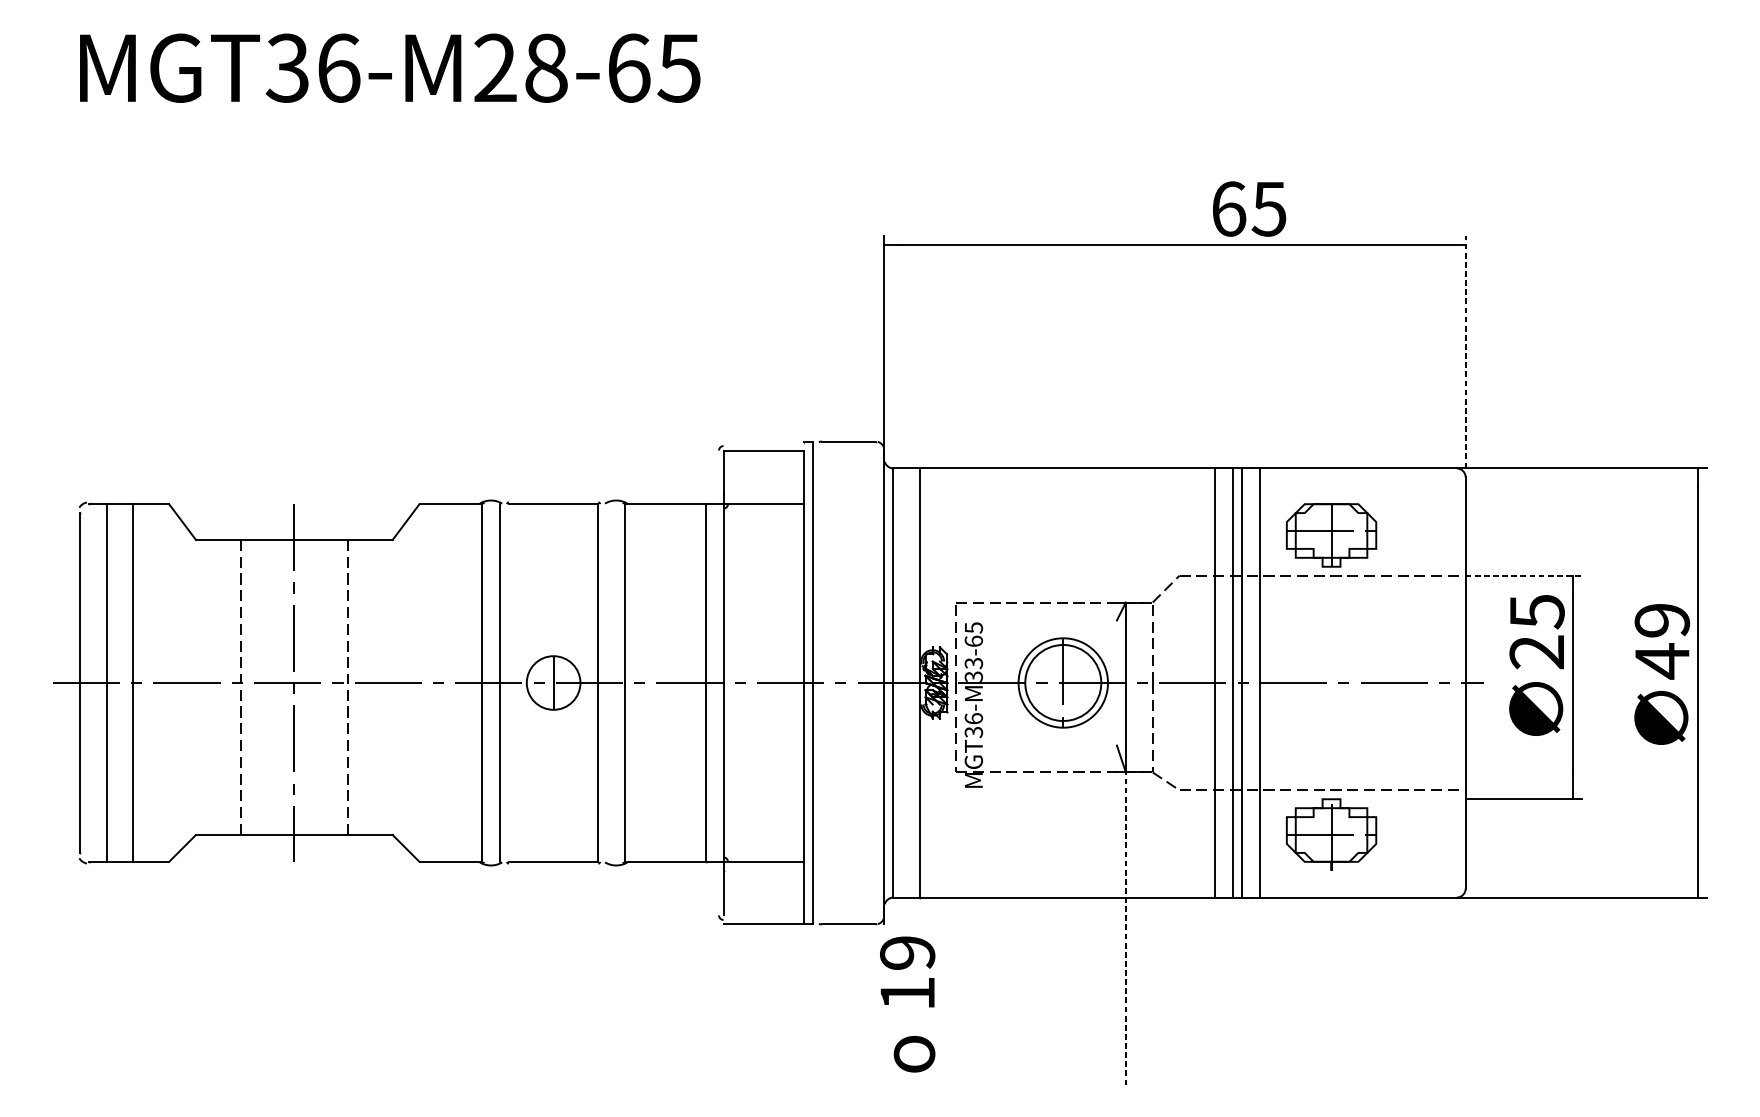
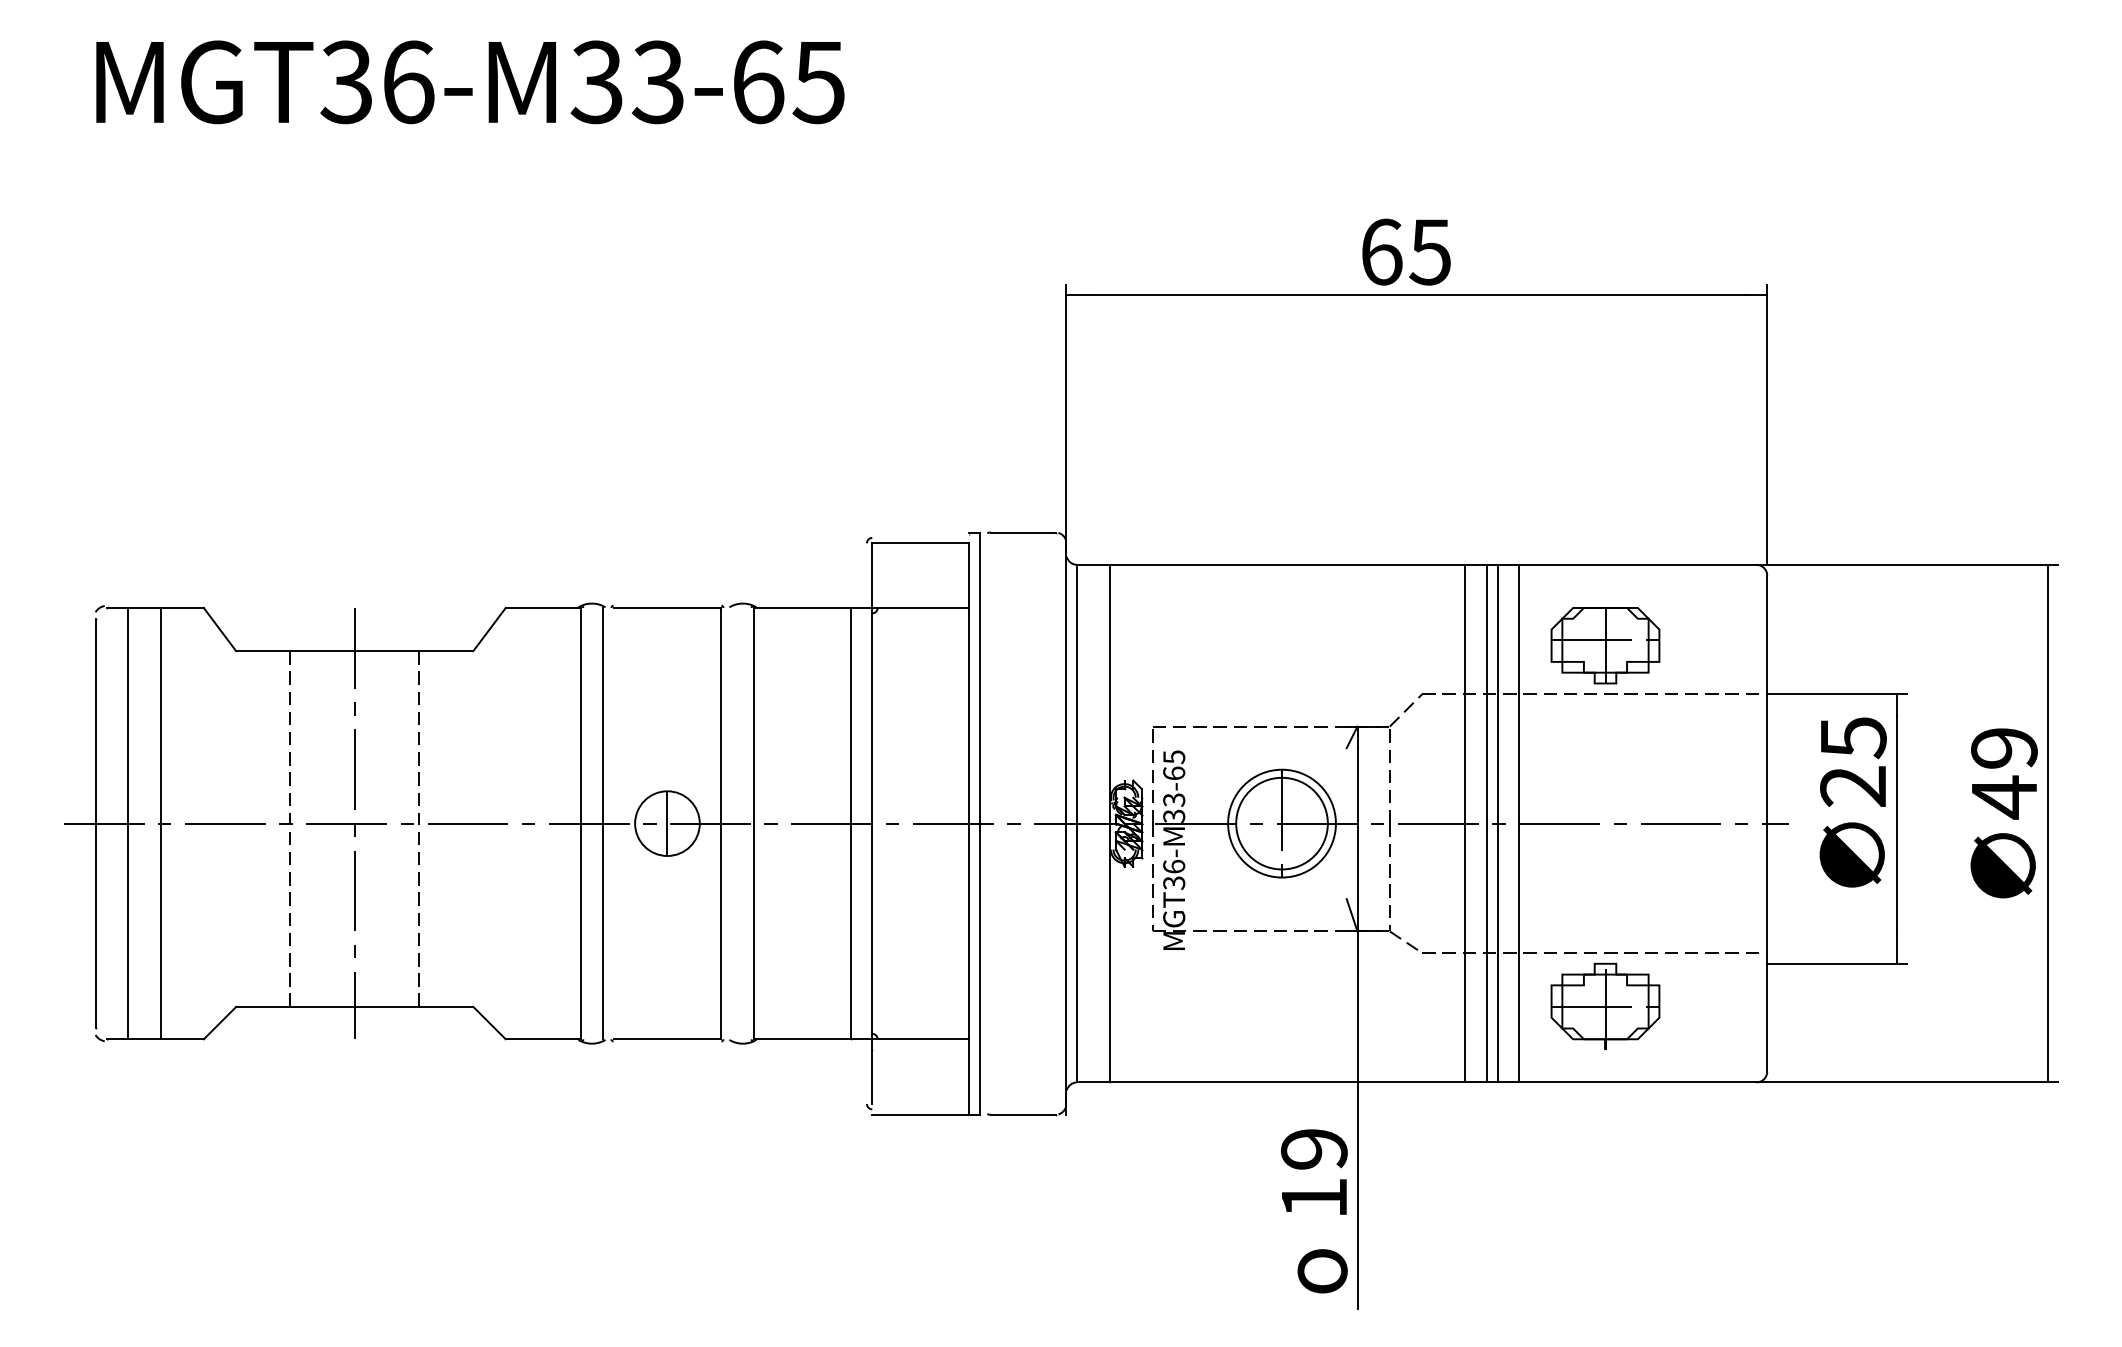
text: (520, 68) -> (627, 82), MGT36-M28-65 -> MGT36-M33-65
text: (1249, 208) -> (1406, 251), moved
line: (1465, 352) -> (1767, 424), dashed -> solid
line: (1523, 575) -> (1837, 694), dashed -> solid
line: (1125, 929) -> (1357, 1120), dashed -> solid
text: (907, 1004) -> (1314, 1211), moved

